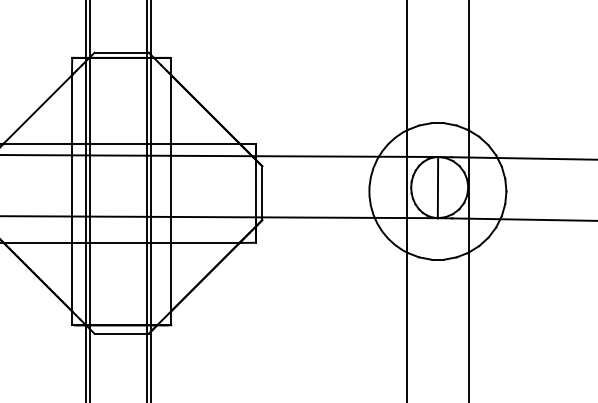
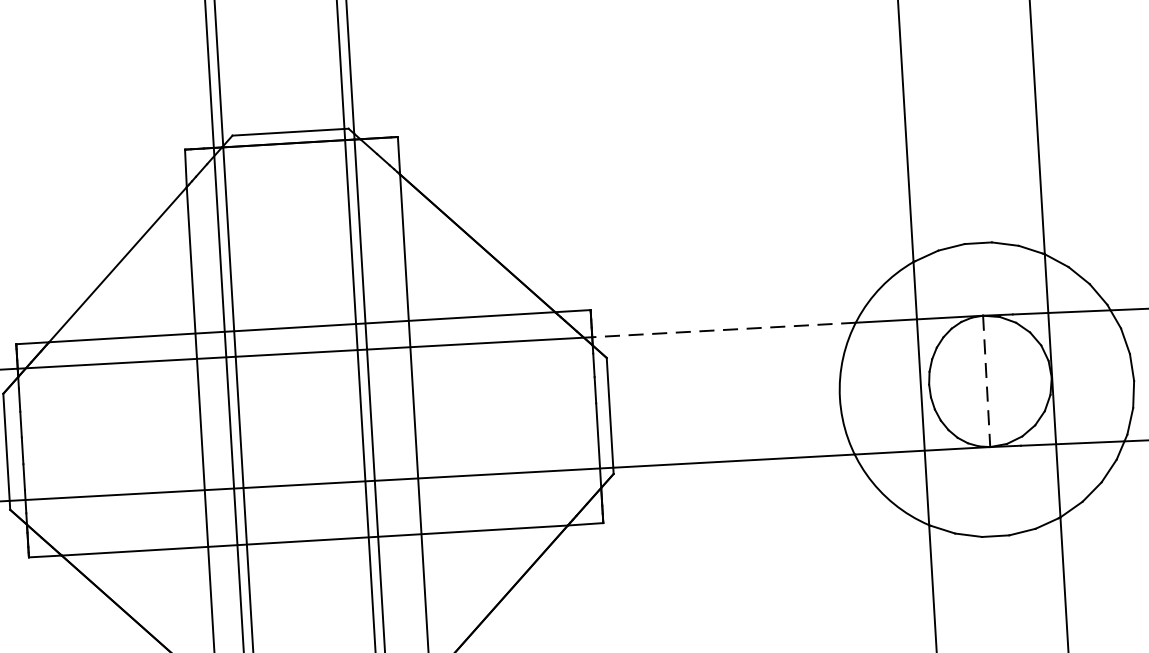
line: (317, 156) -> (724, 330), solid -> dashed
line: (437, 187) -> (985, 381), solid -> dashed

